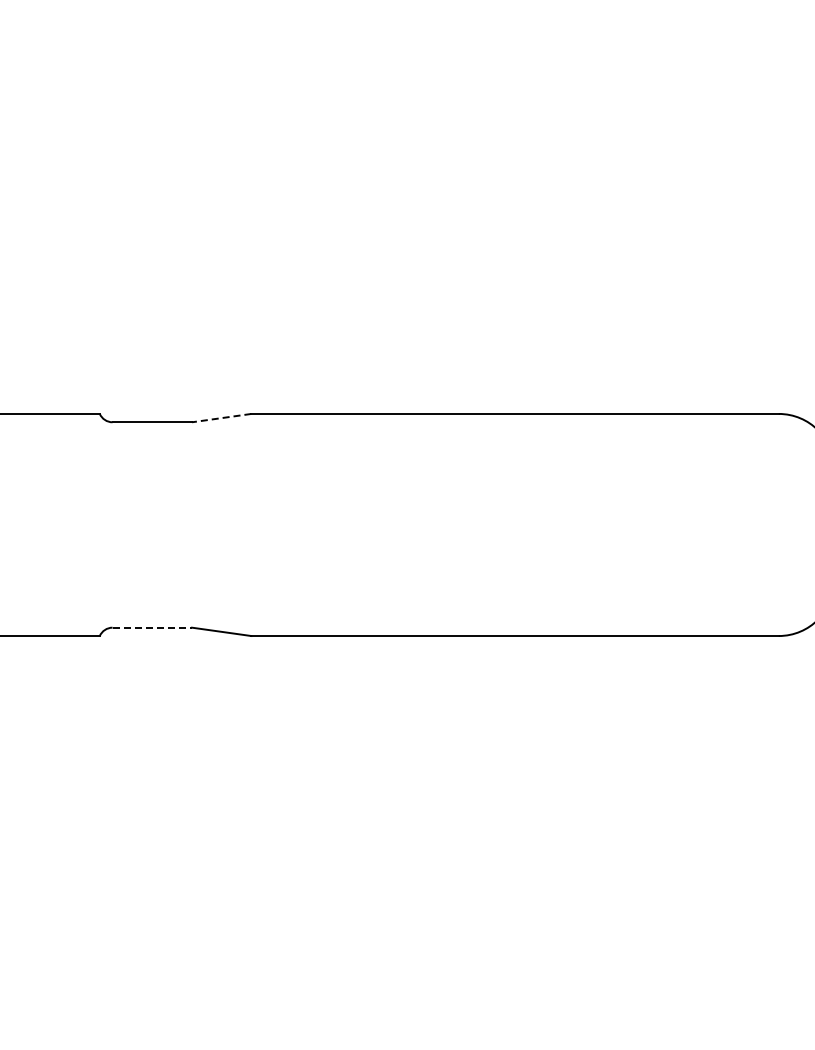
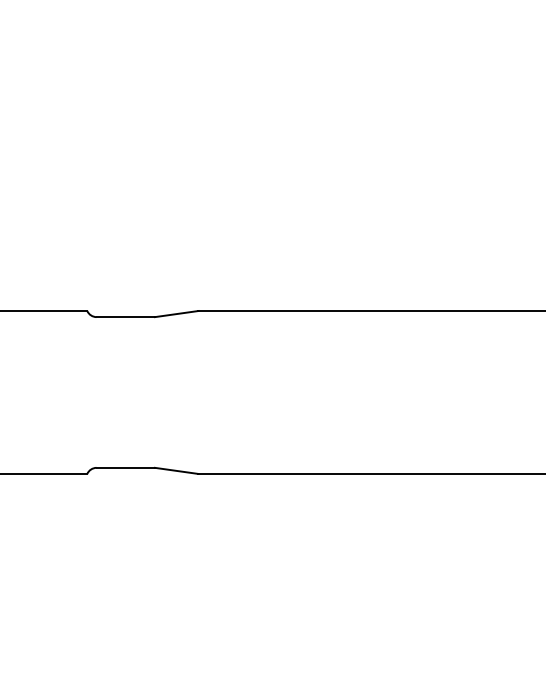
line: (221, 418) -> (176, 314), dashed -> solid
line: (152, 627) -> (125, 467), dashed -> solid

